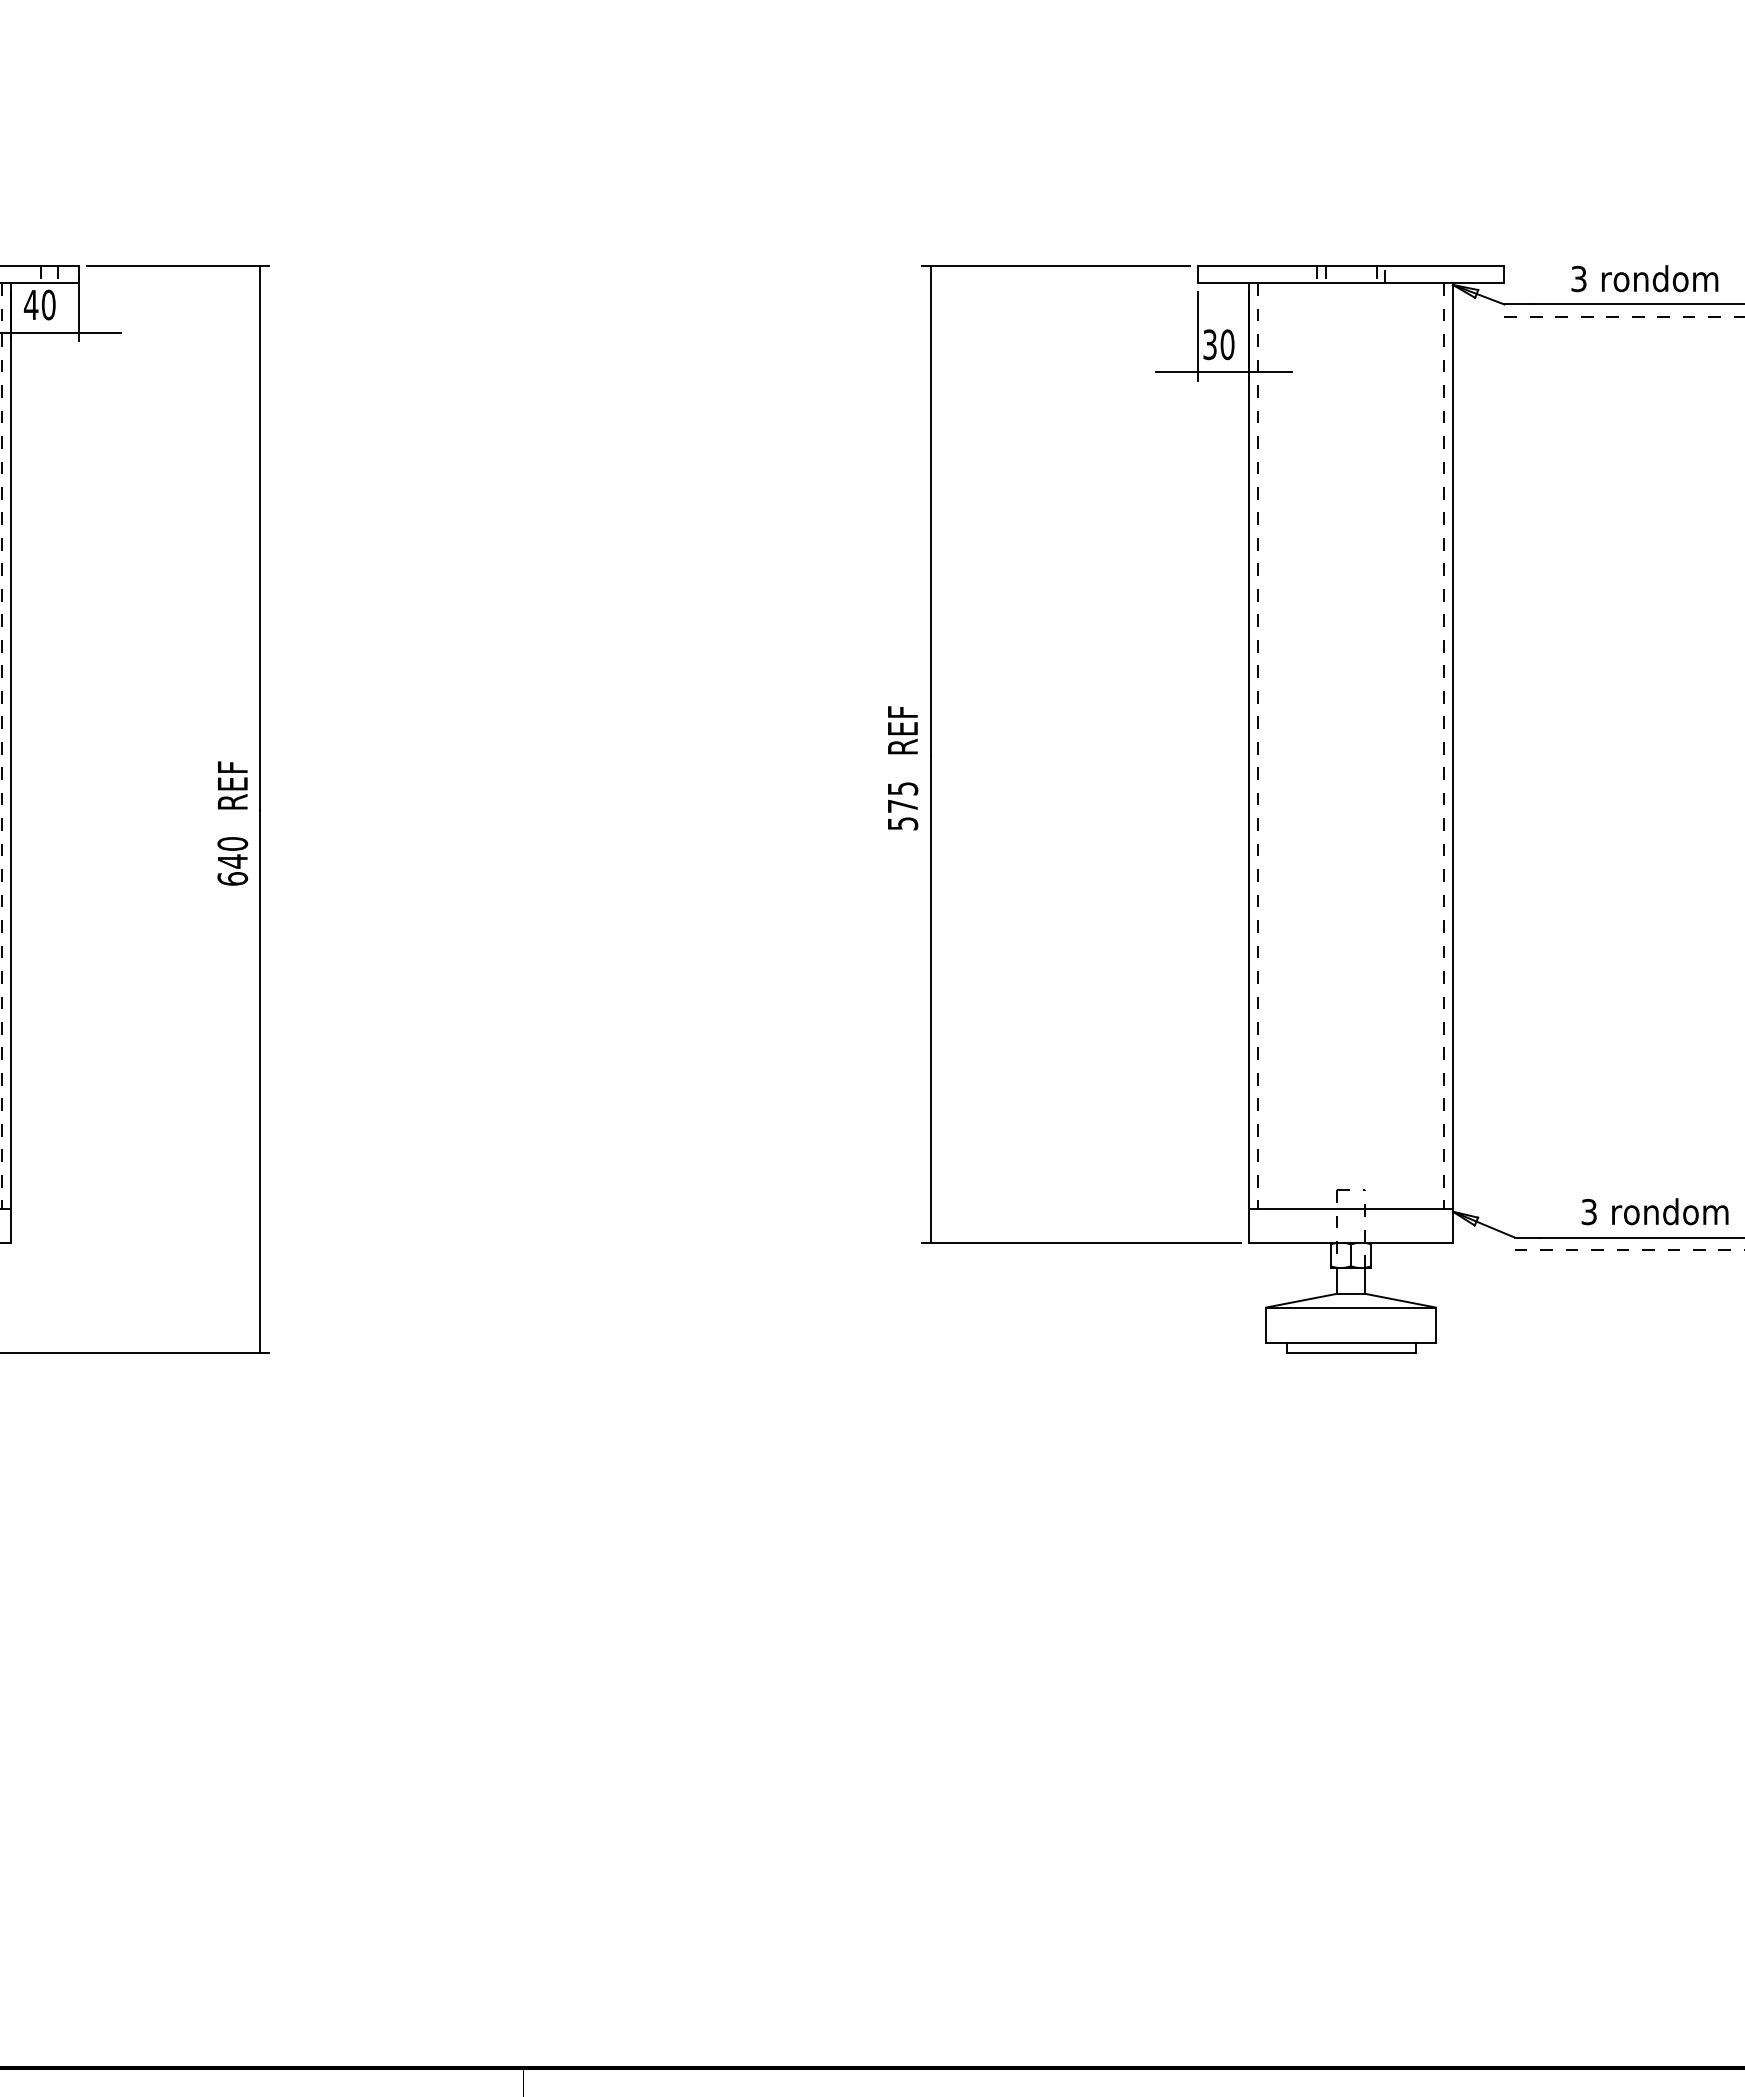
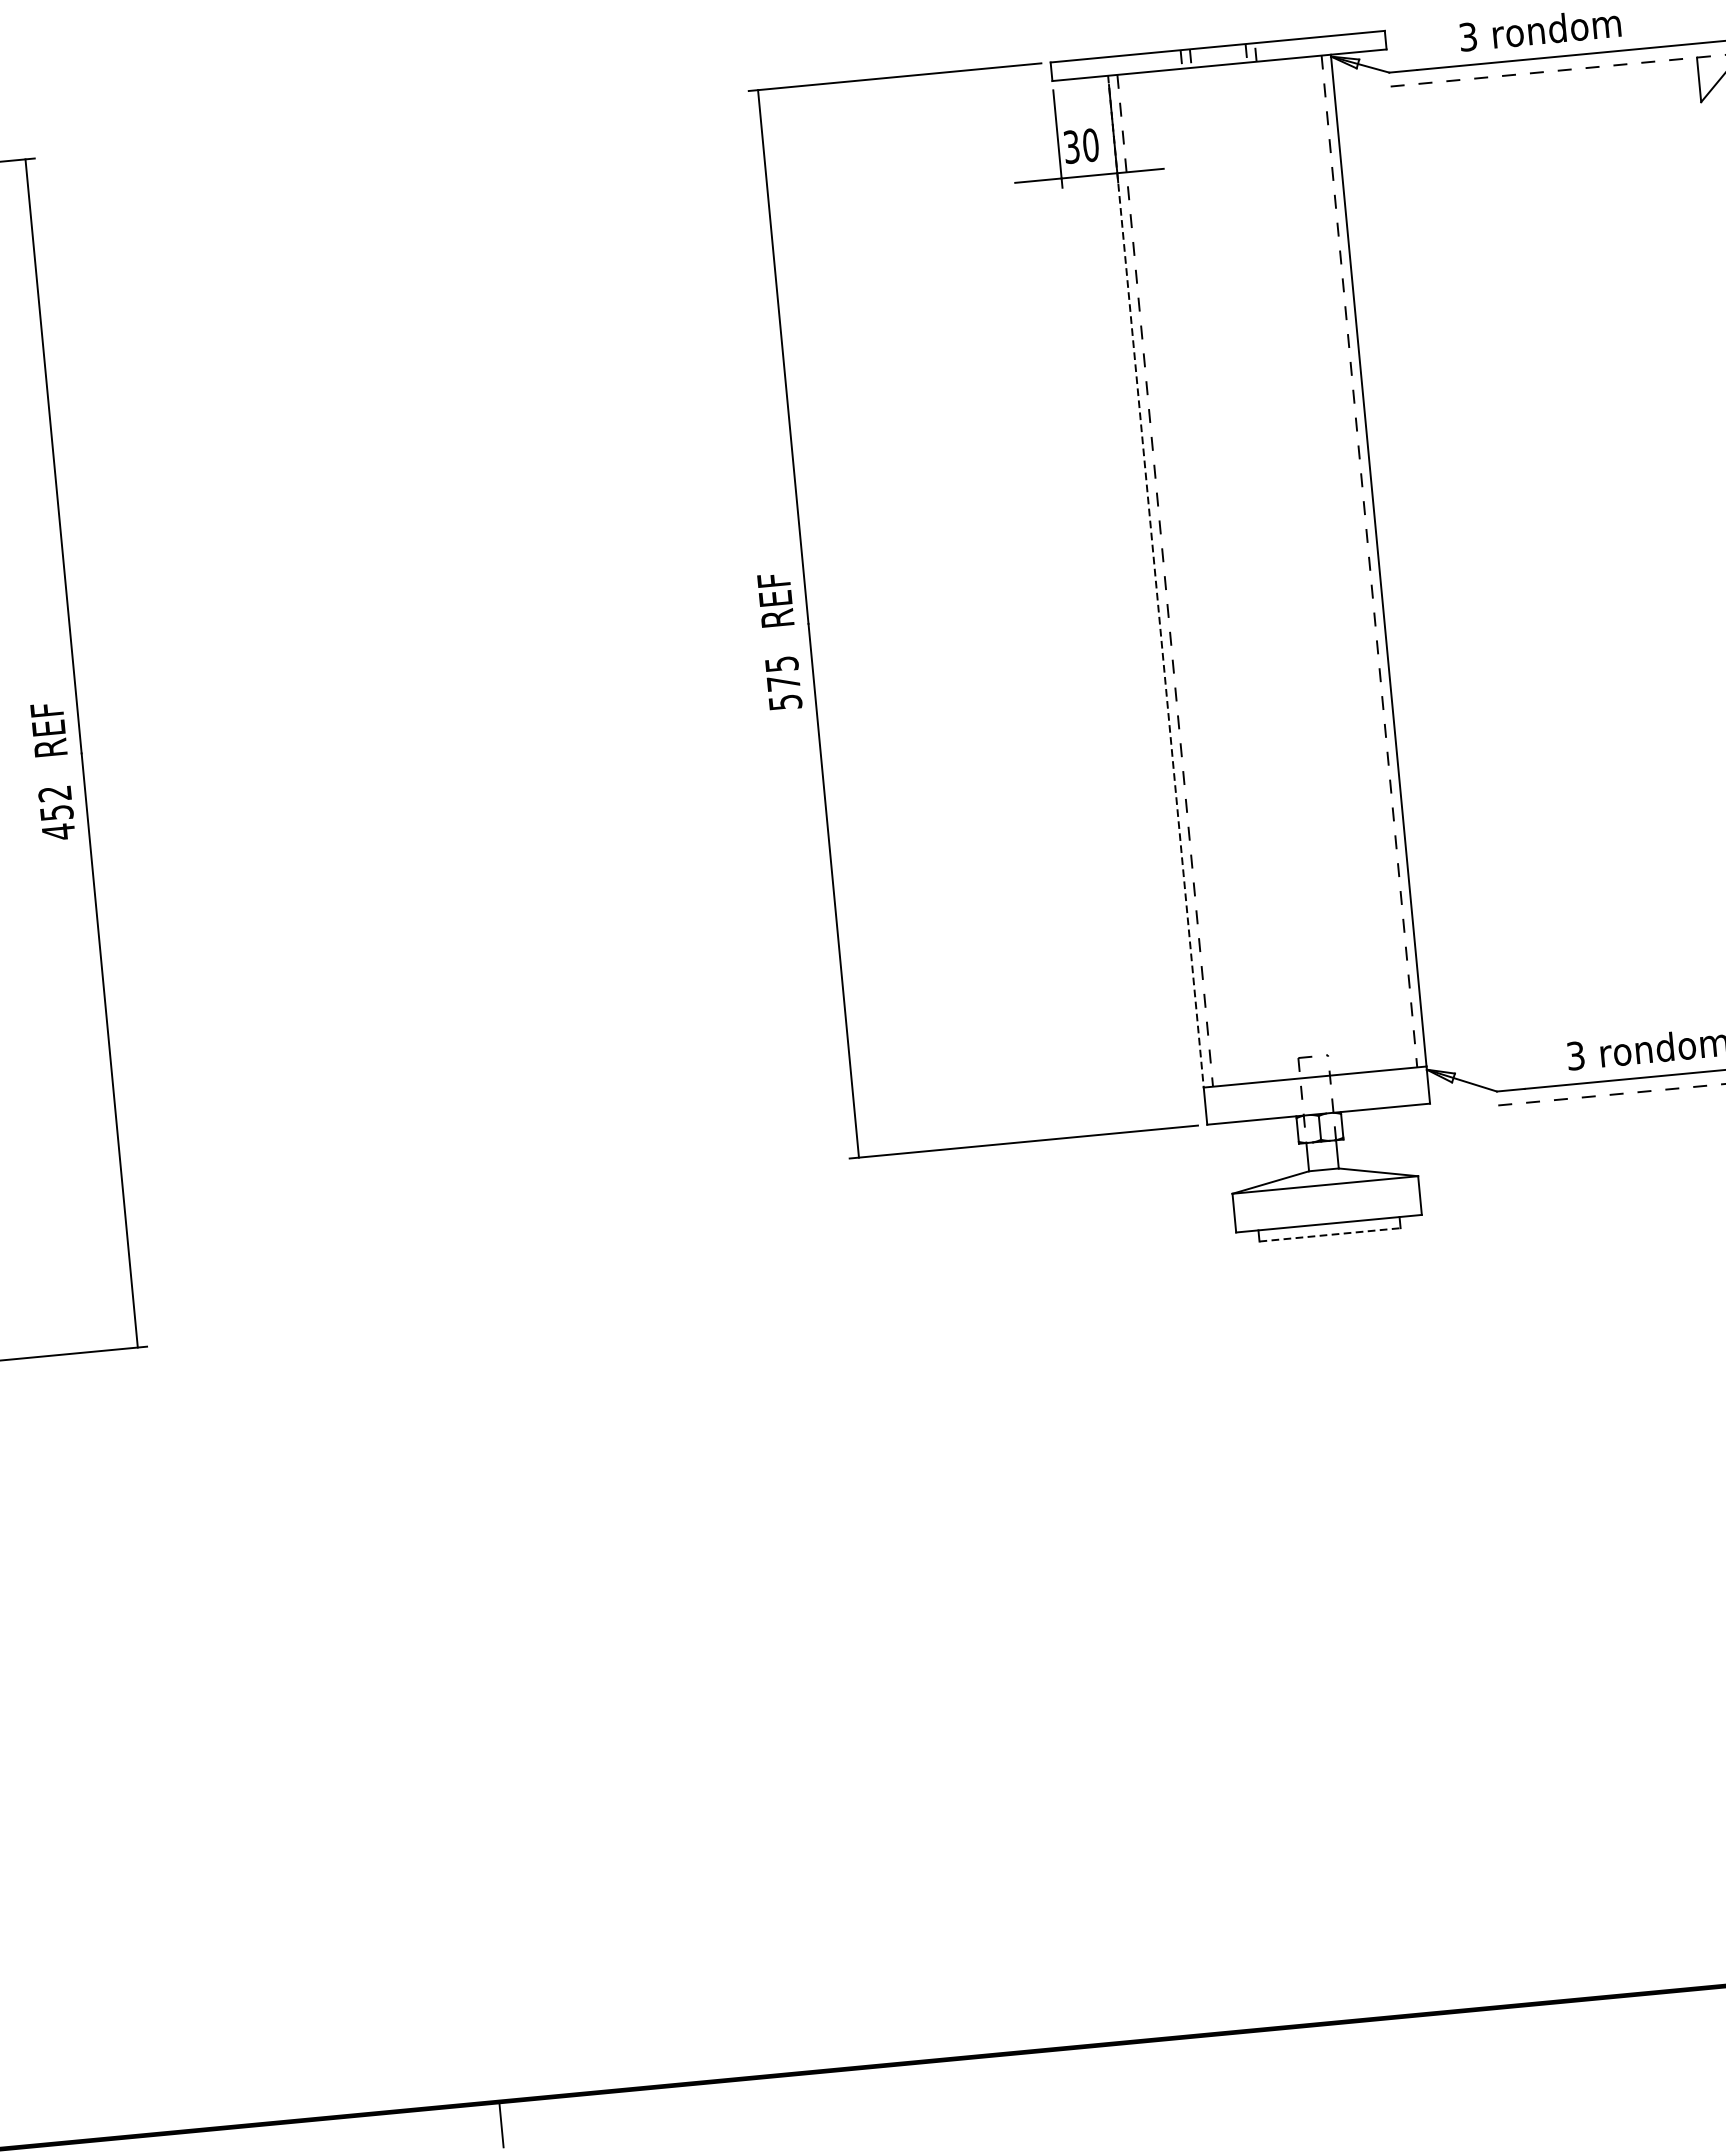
line: (1249, 746) -> (1156, 582), solid -> dashed
text: (232, 861) -> (56, 812), 640 -> 452
line: (1351, 1353) -> (1330, 1235), solid -> dashed

